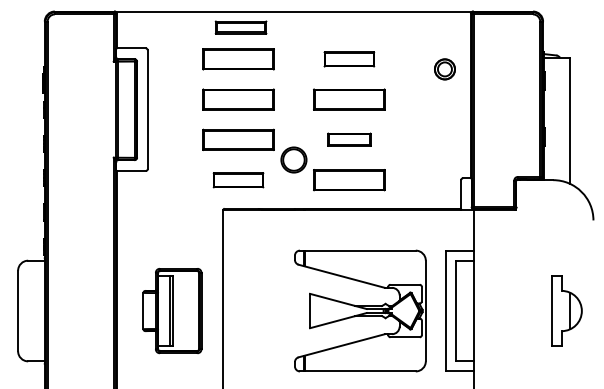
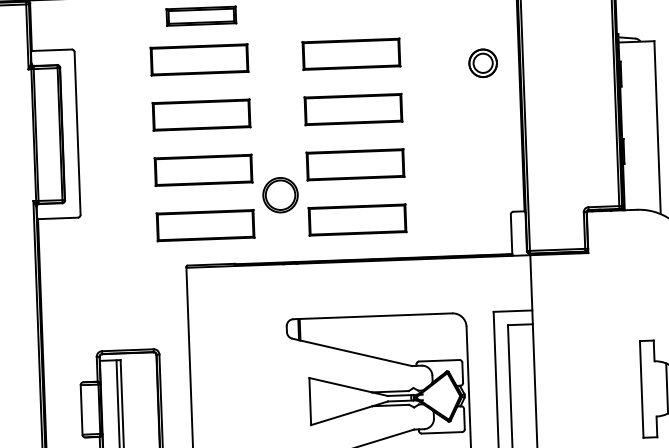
part: (349, 59) -> (351, 54), size x1.43
part: (349, 139) -> (355, 164), size x1.67
part: (238, 180) -> (205, 226), size x1.43

